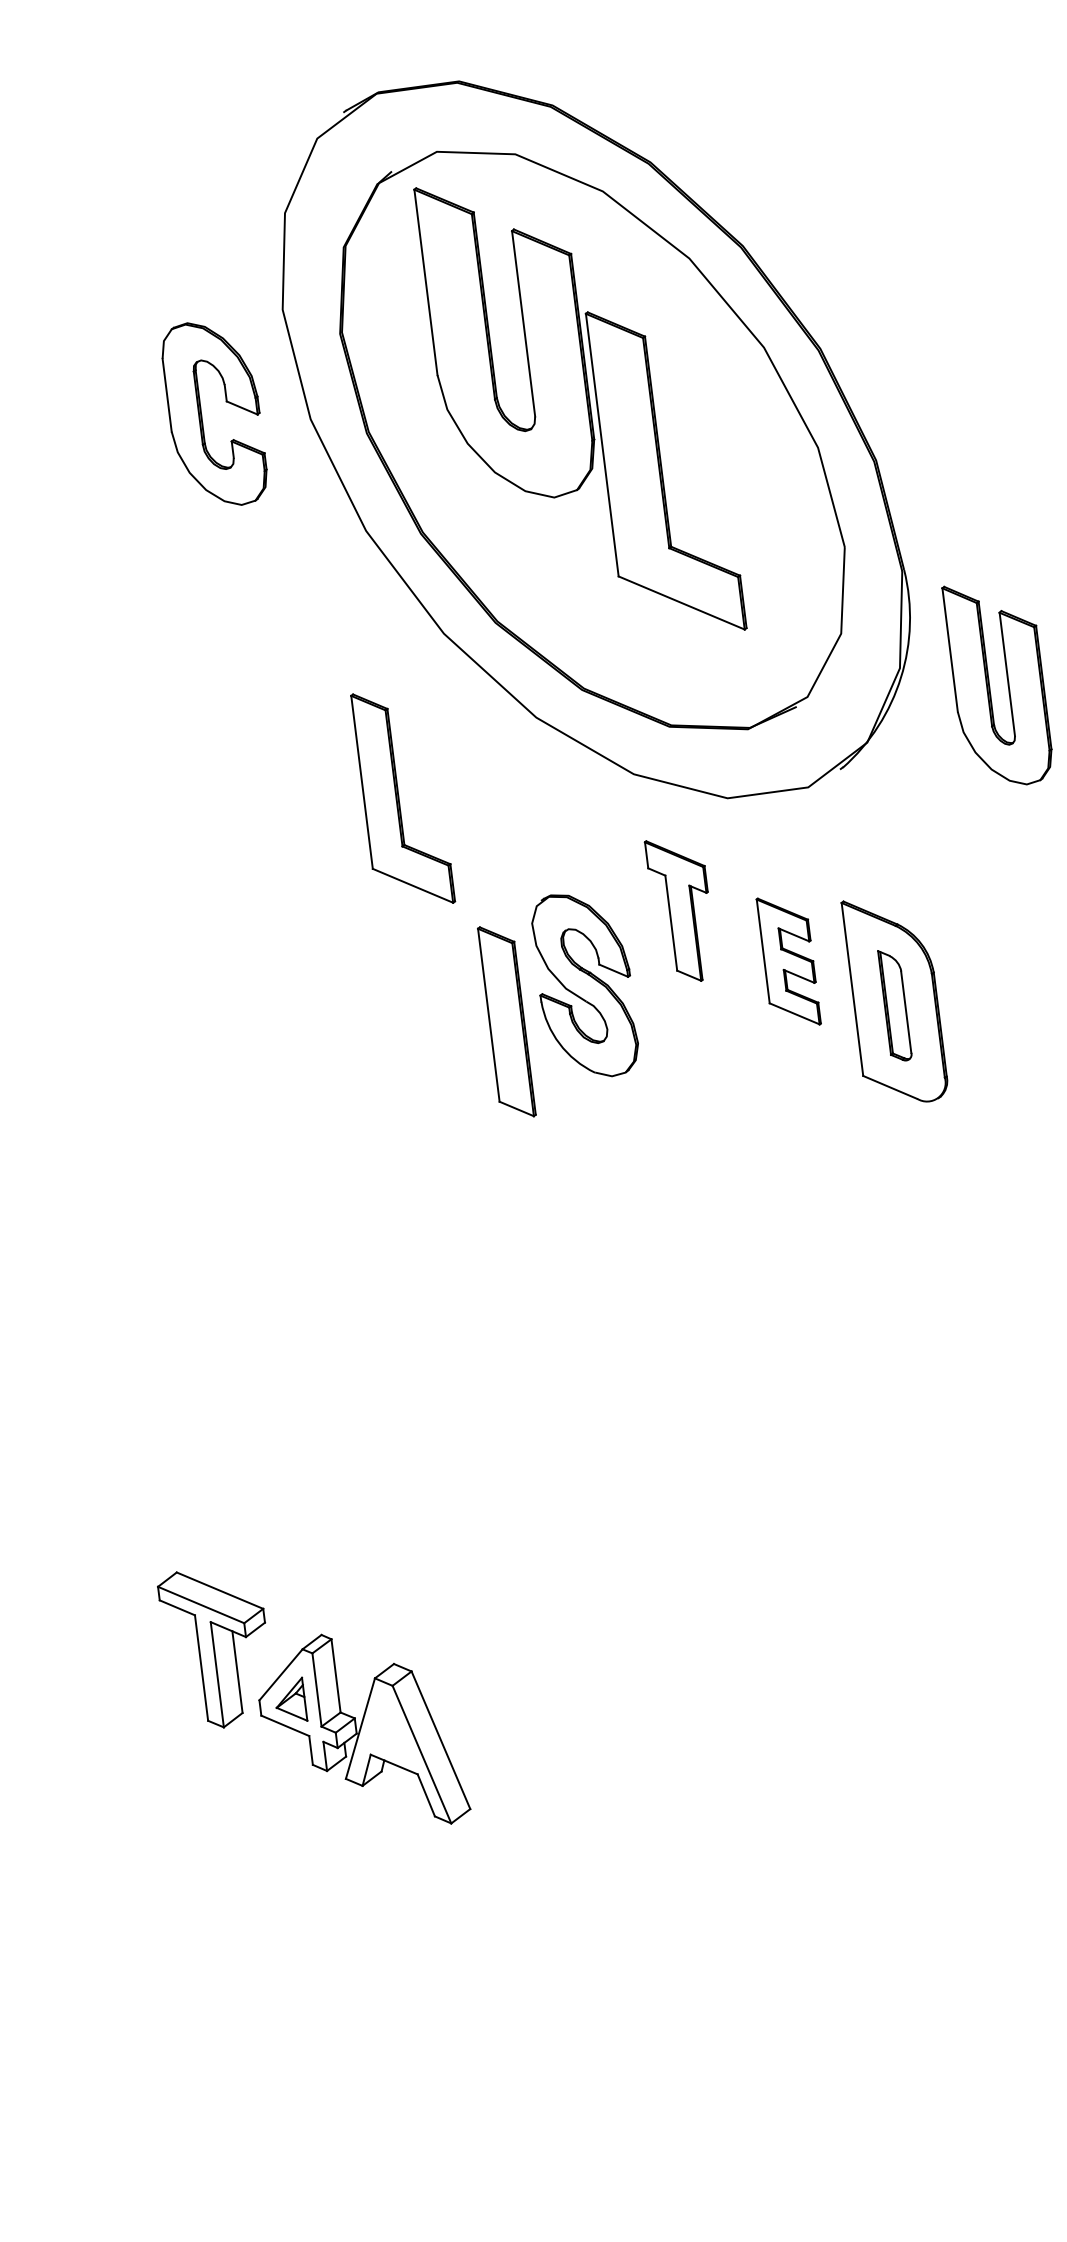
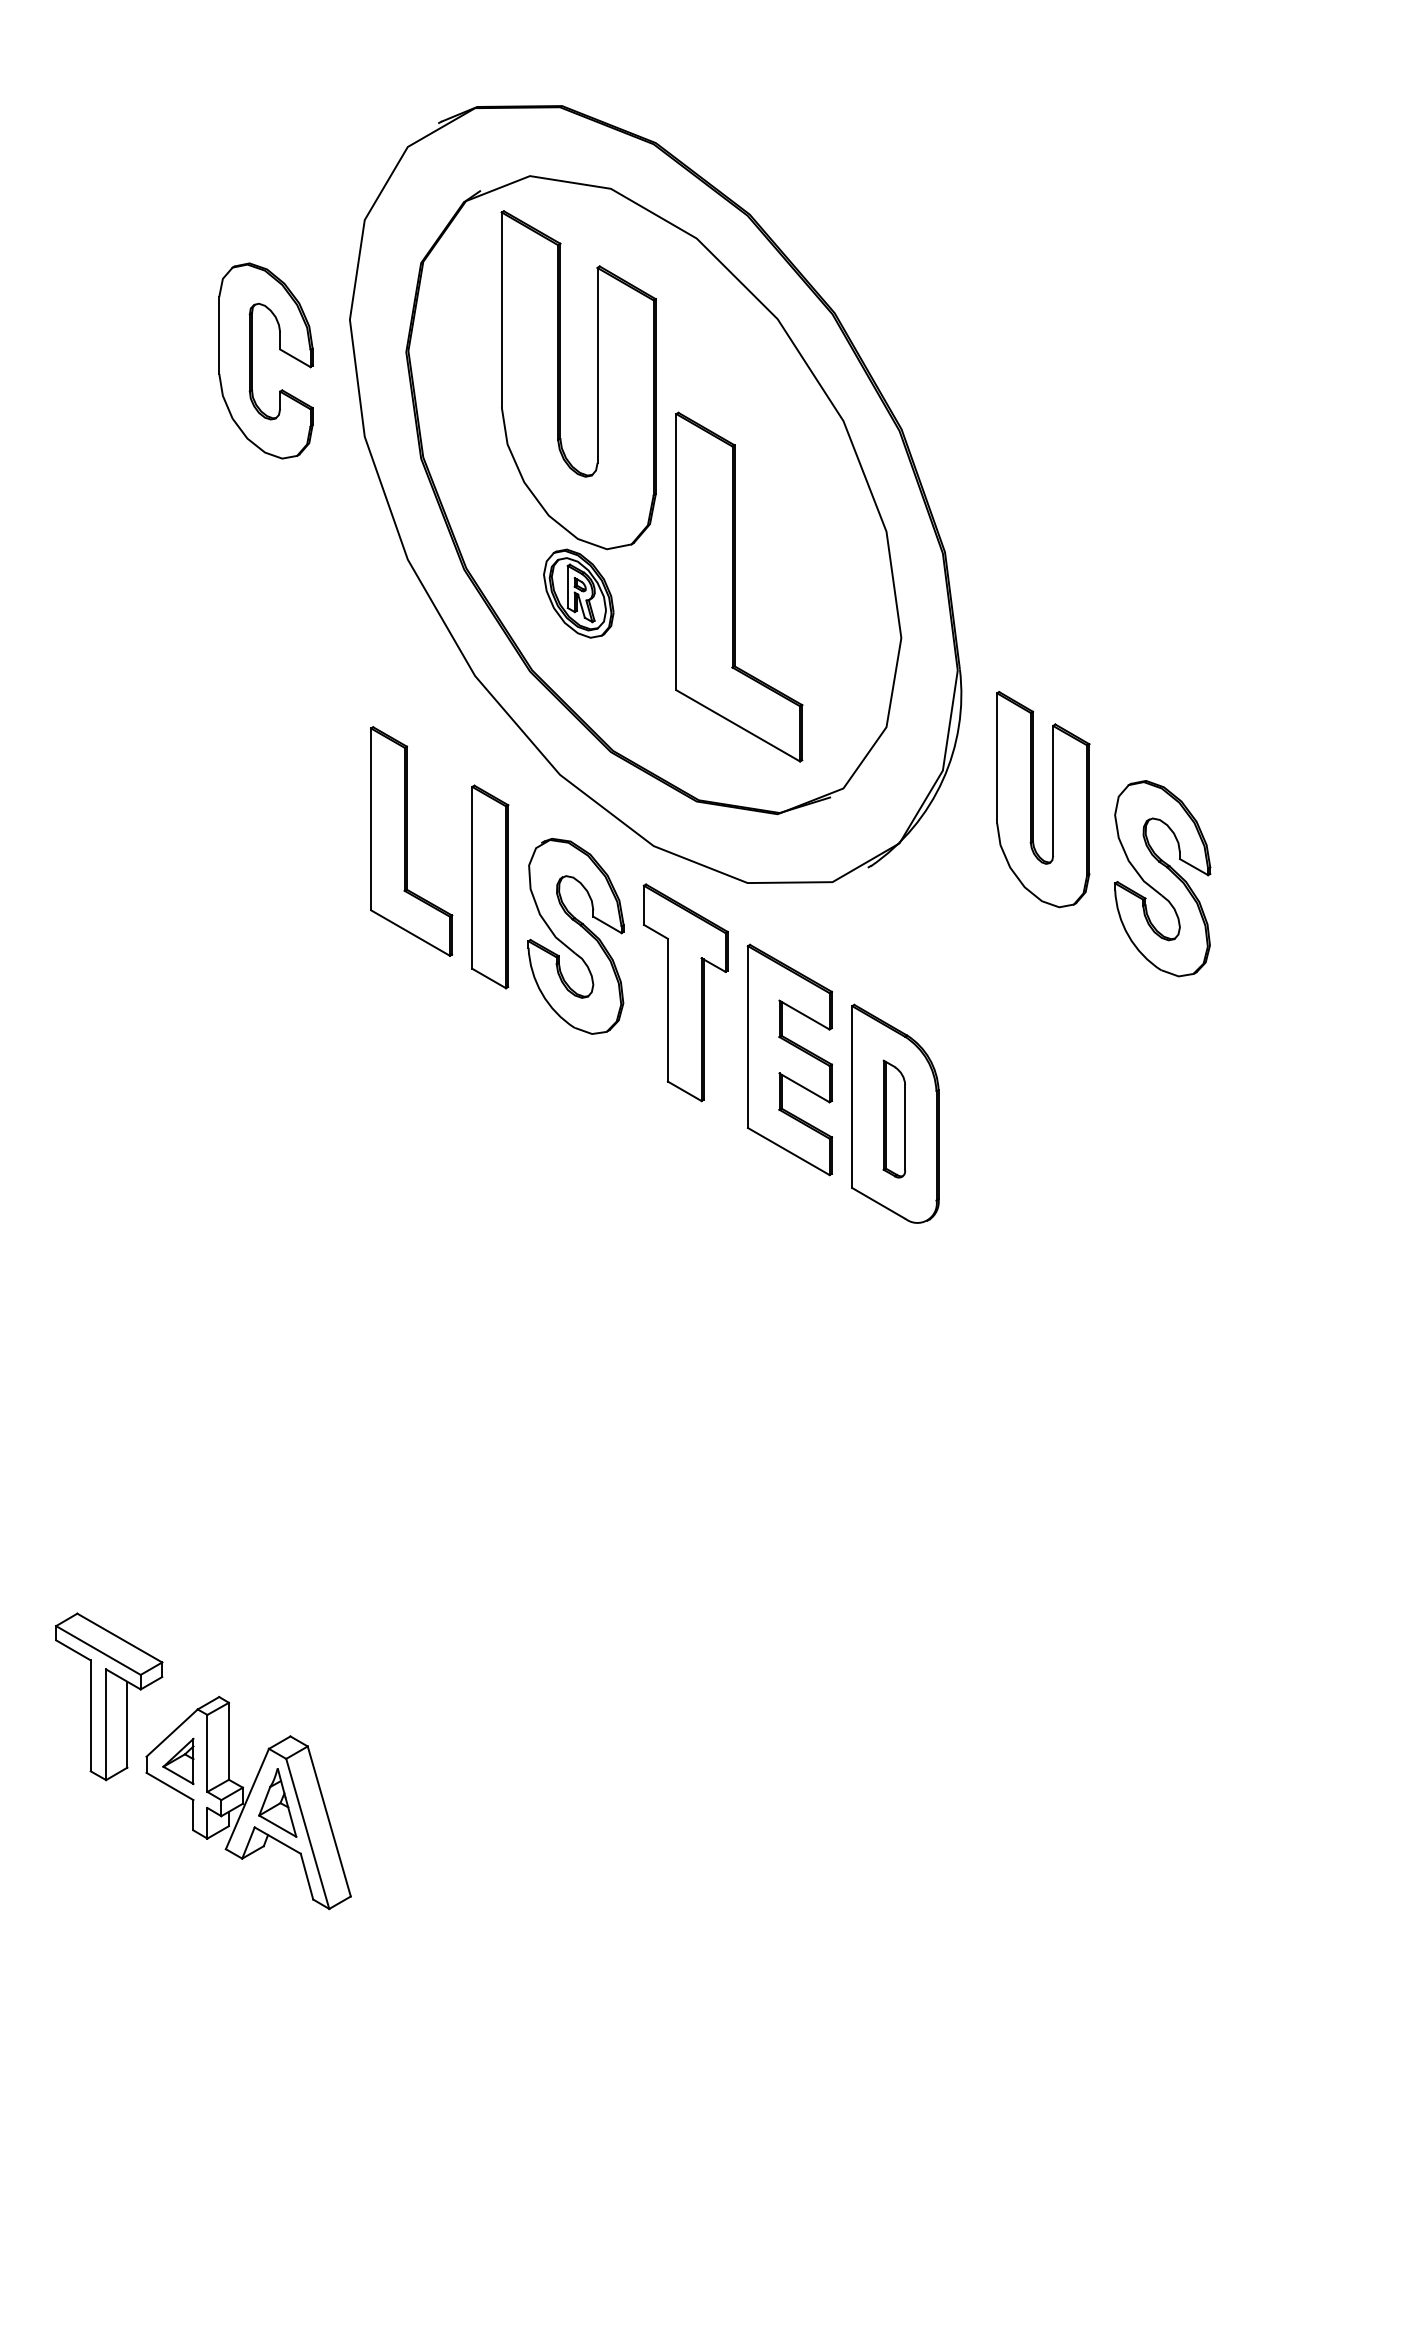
part: (201, 415) -> (252, 360), moved
part: (666, 470) -> (739, 586), moved
part: (532, 542) -> (578, 593), added
part: (681, 909) -> (685, 992), size x1.43
part: (788, 961) -> (789, 1059), size x1.67
part: (584, 985) -> (575, 936), moved
part: (507, 1021) -> (490, 886), moved
part: (389, 1728) -> (277, 1802), added

